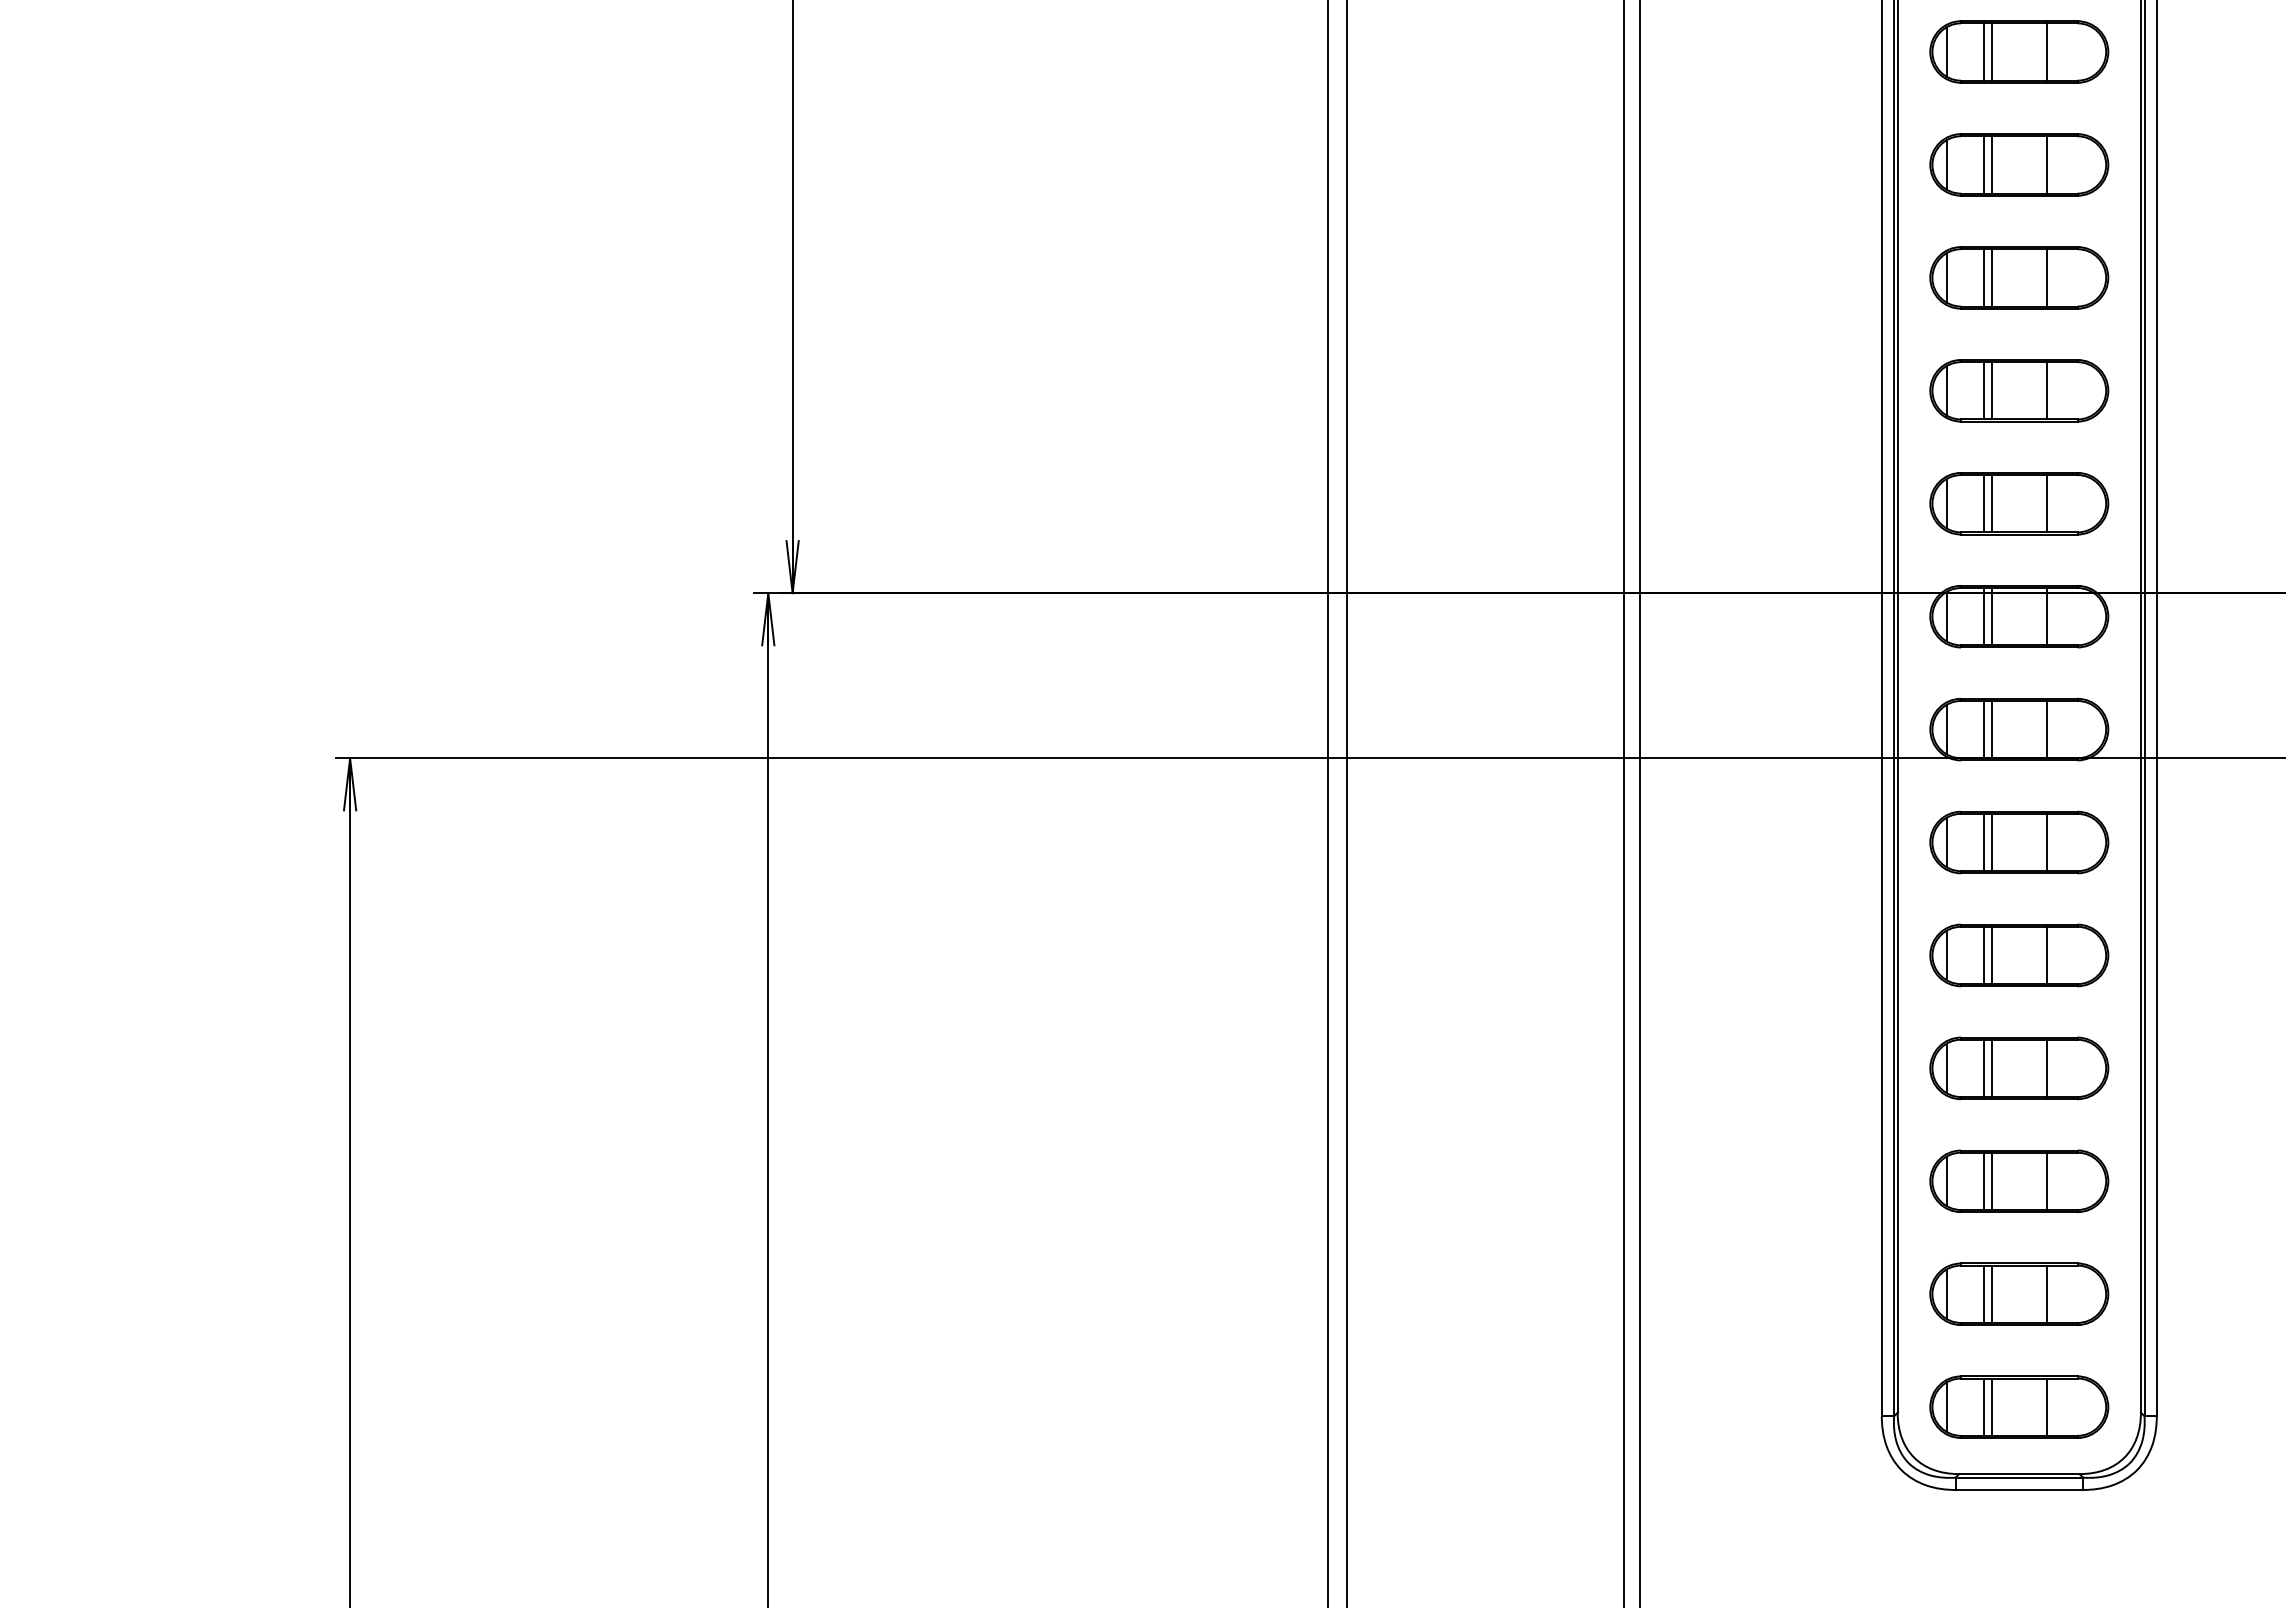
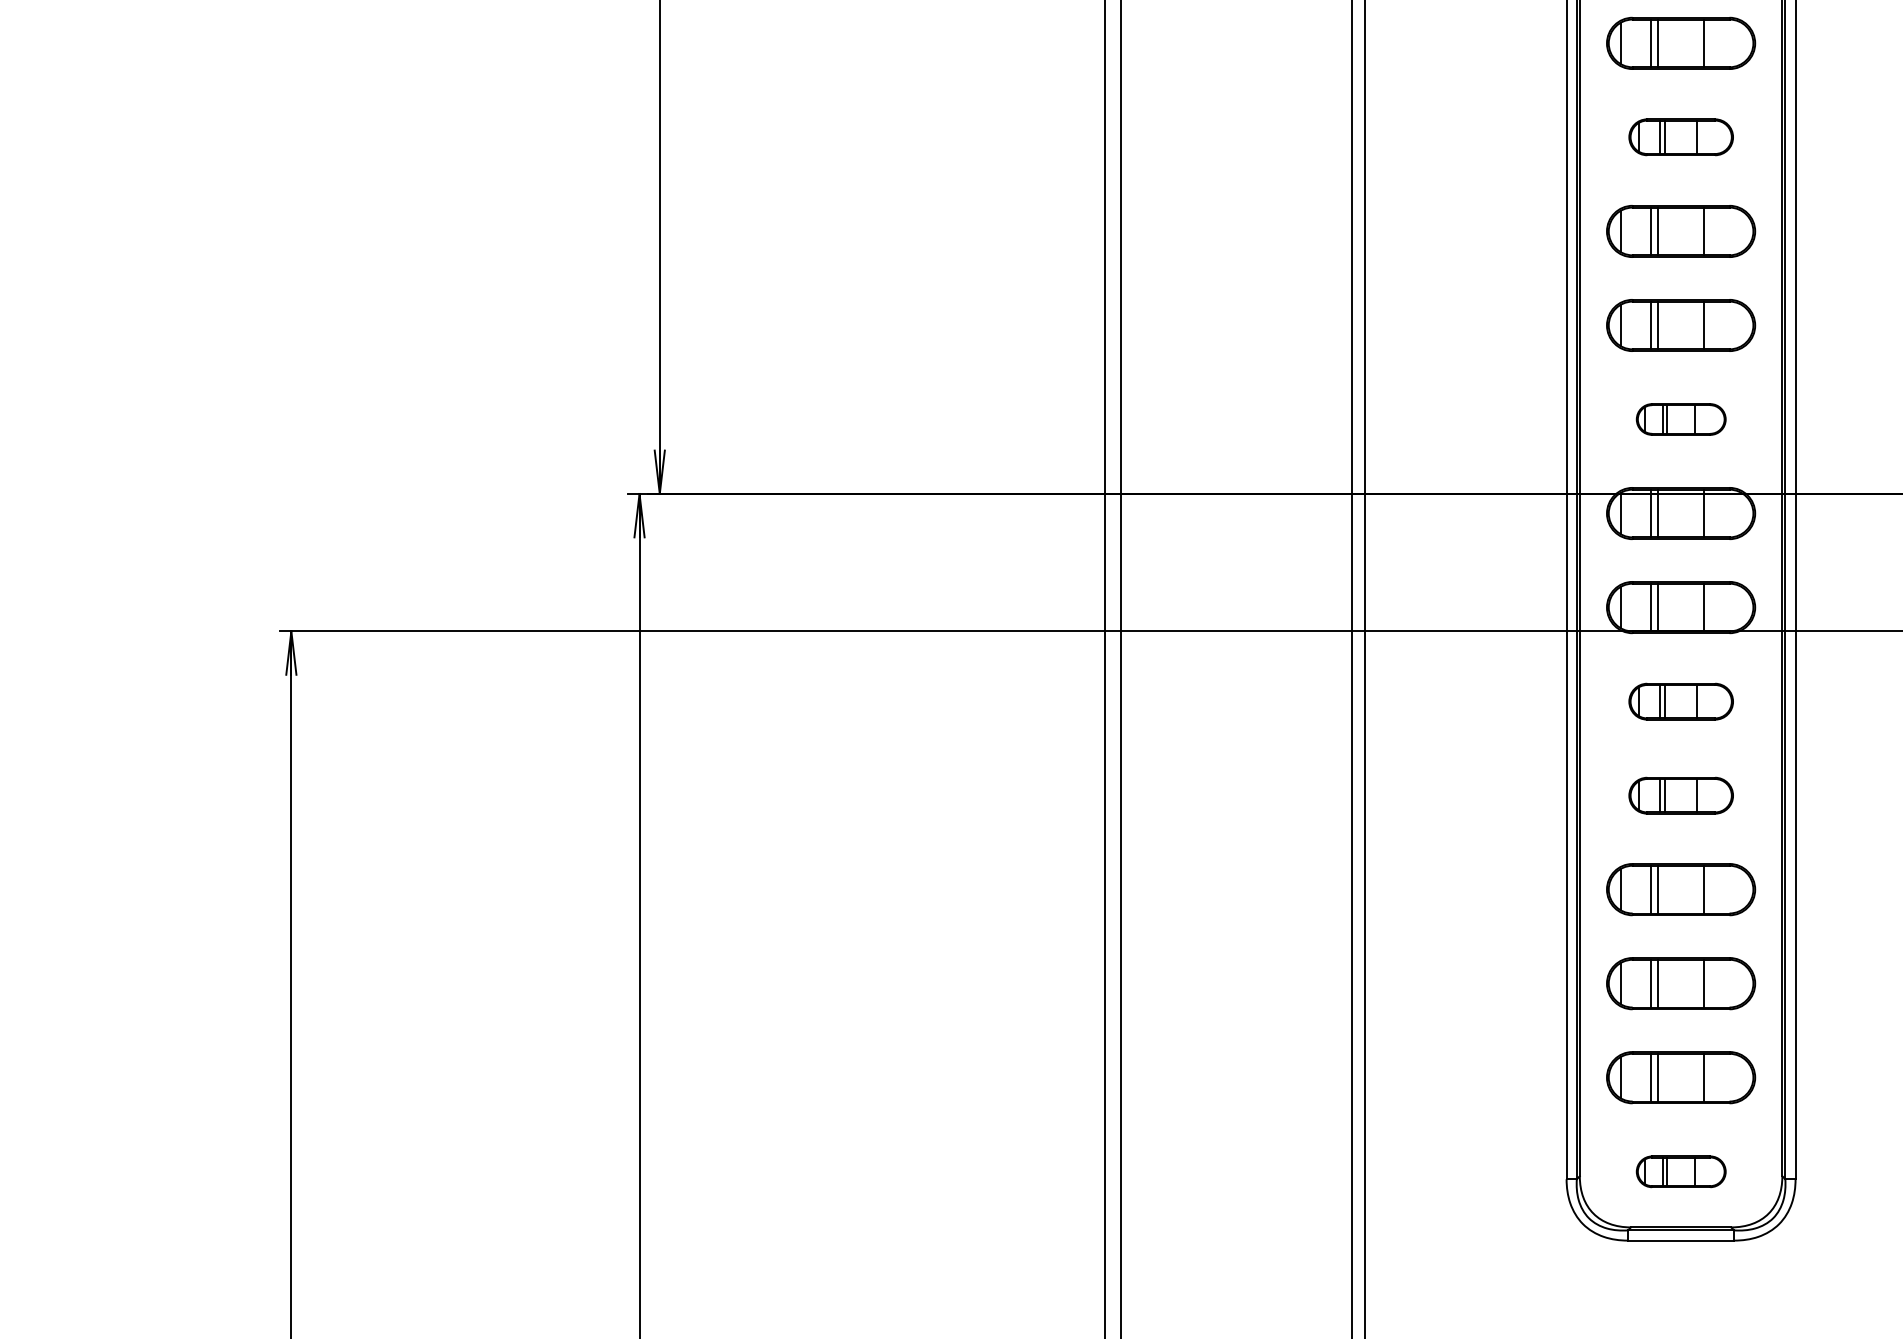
part: (2019, 163) -> (1681, 136), size x0.7
part: (2019, 503) -> (1681, 419), size x0.6
part: (2019, 842) -> (1681, 701), size x0.7
part: (2019, 955) -> (1681, 795), size x0.7
part: (2019, 1406) -> (1681, 1171), size x0.6

